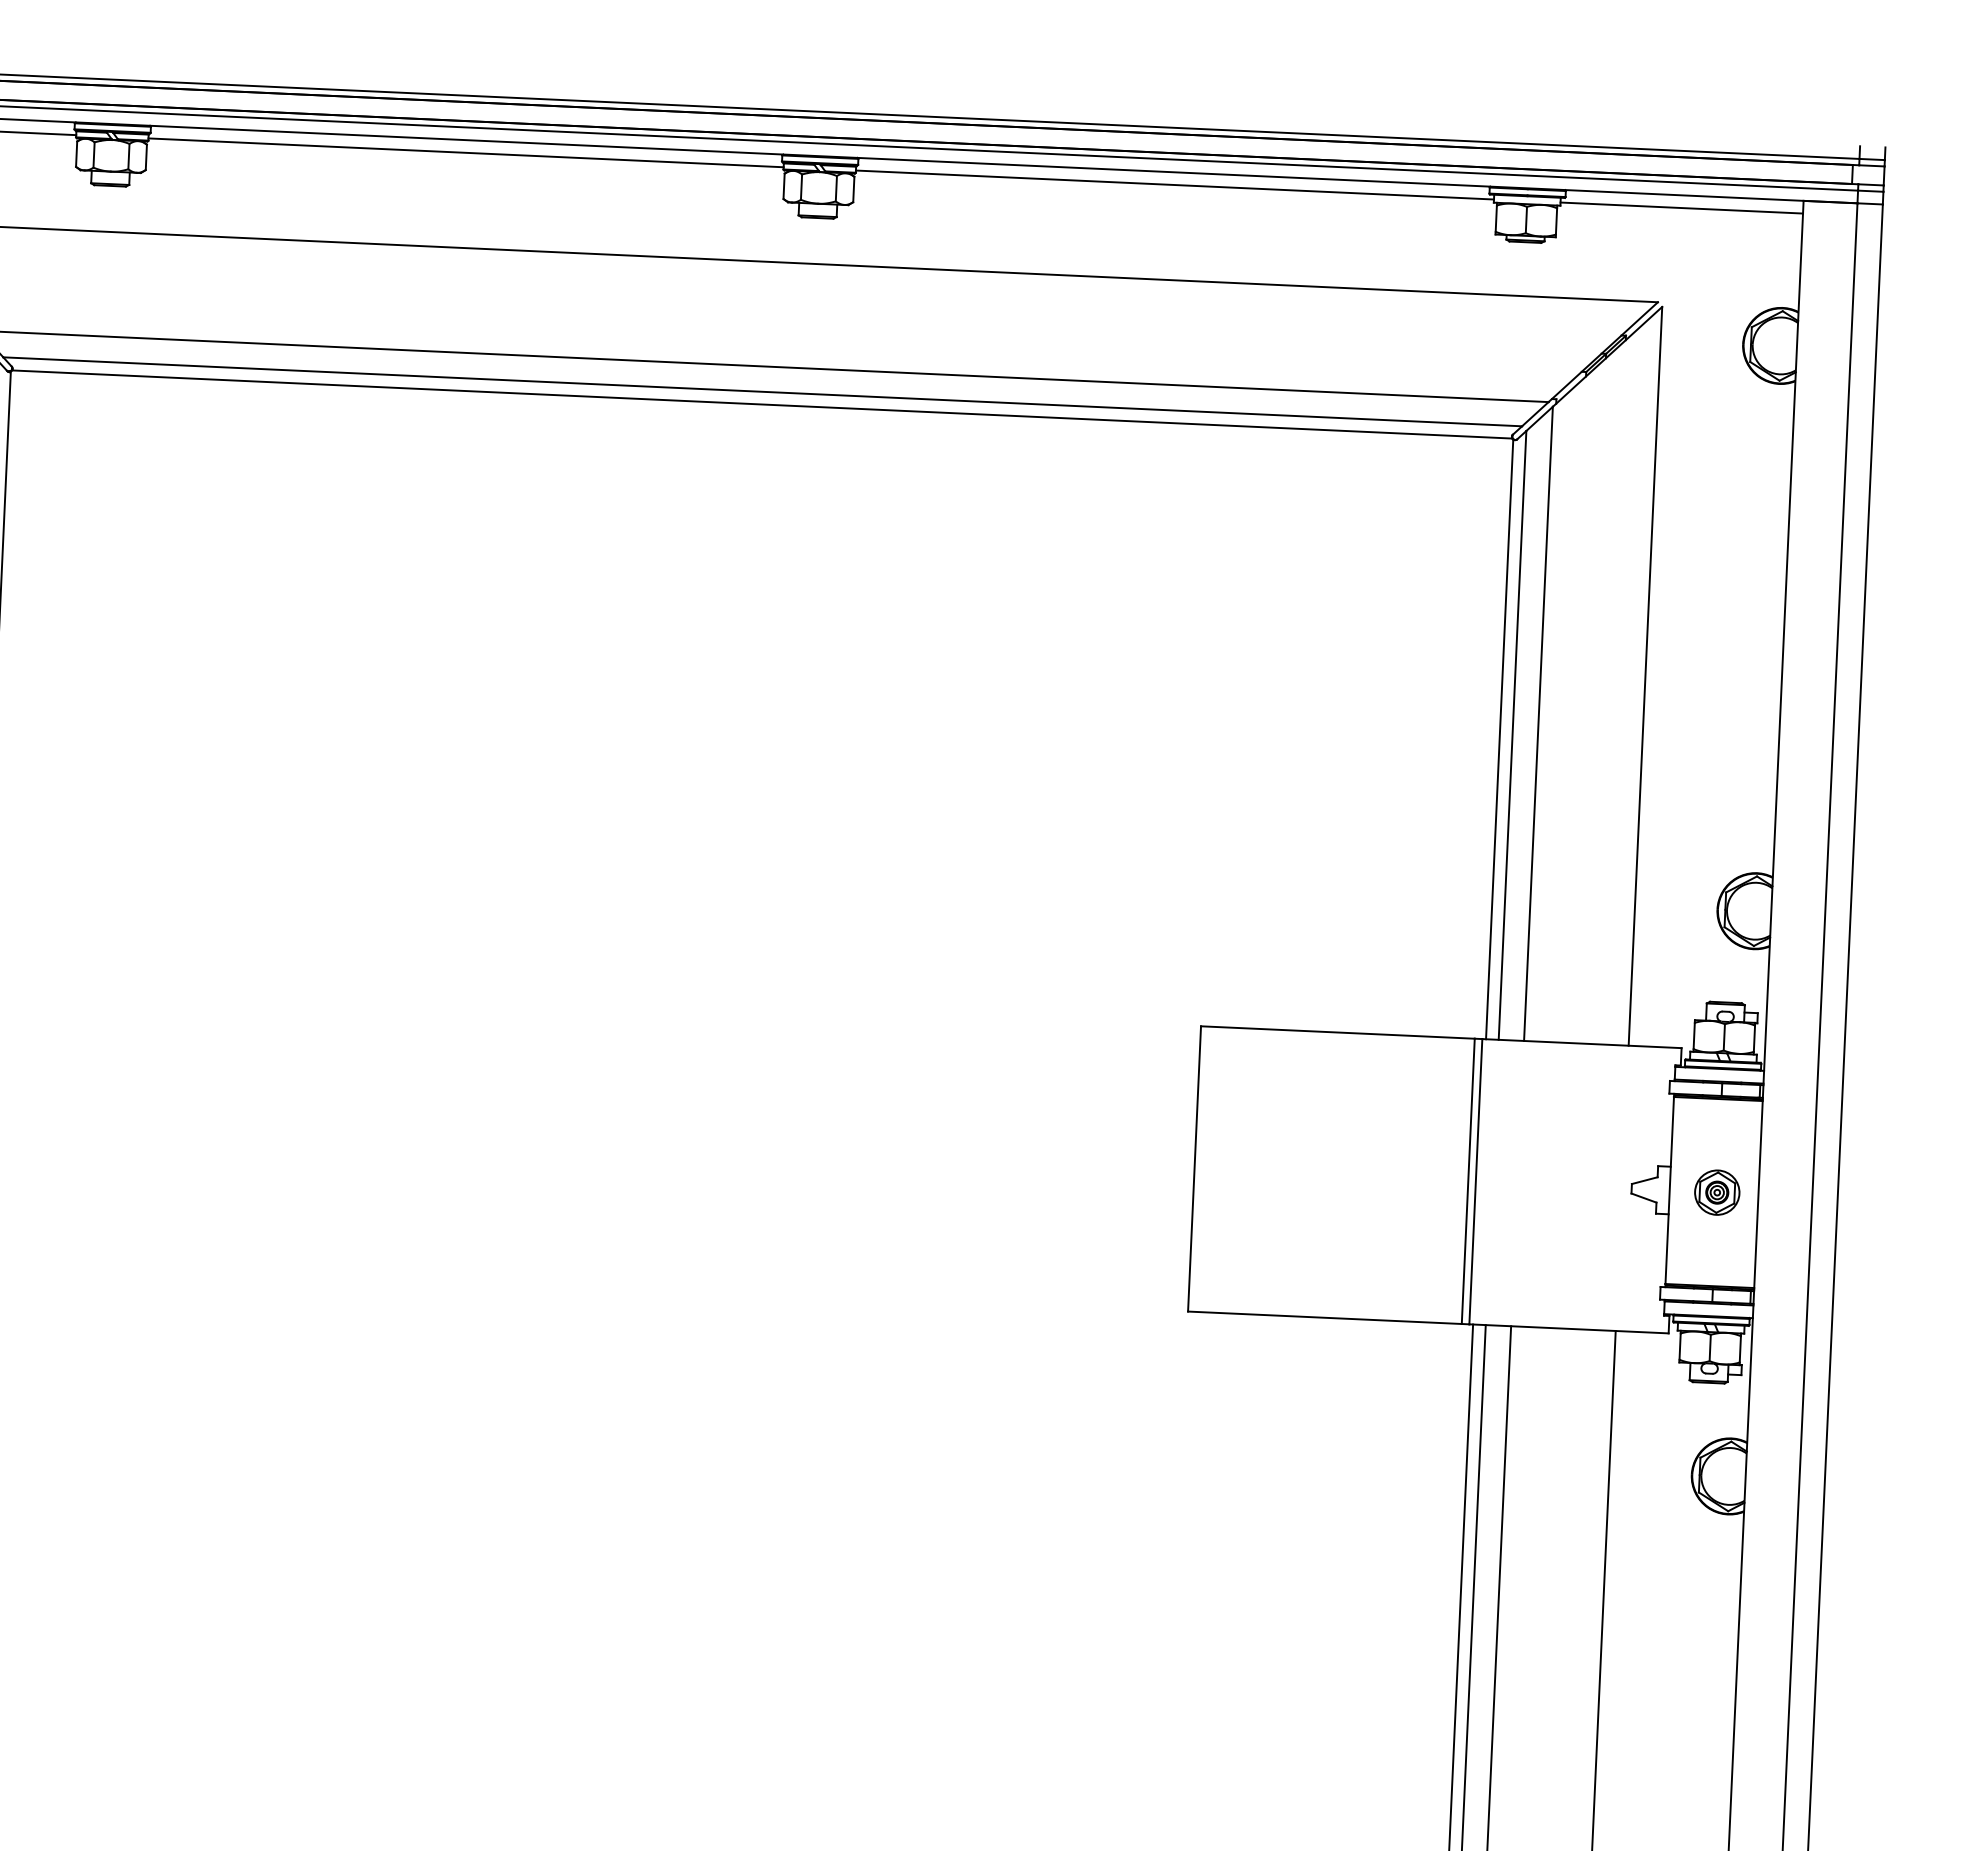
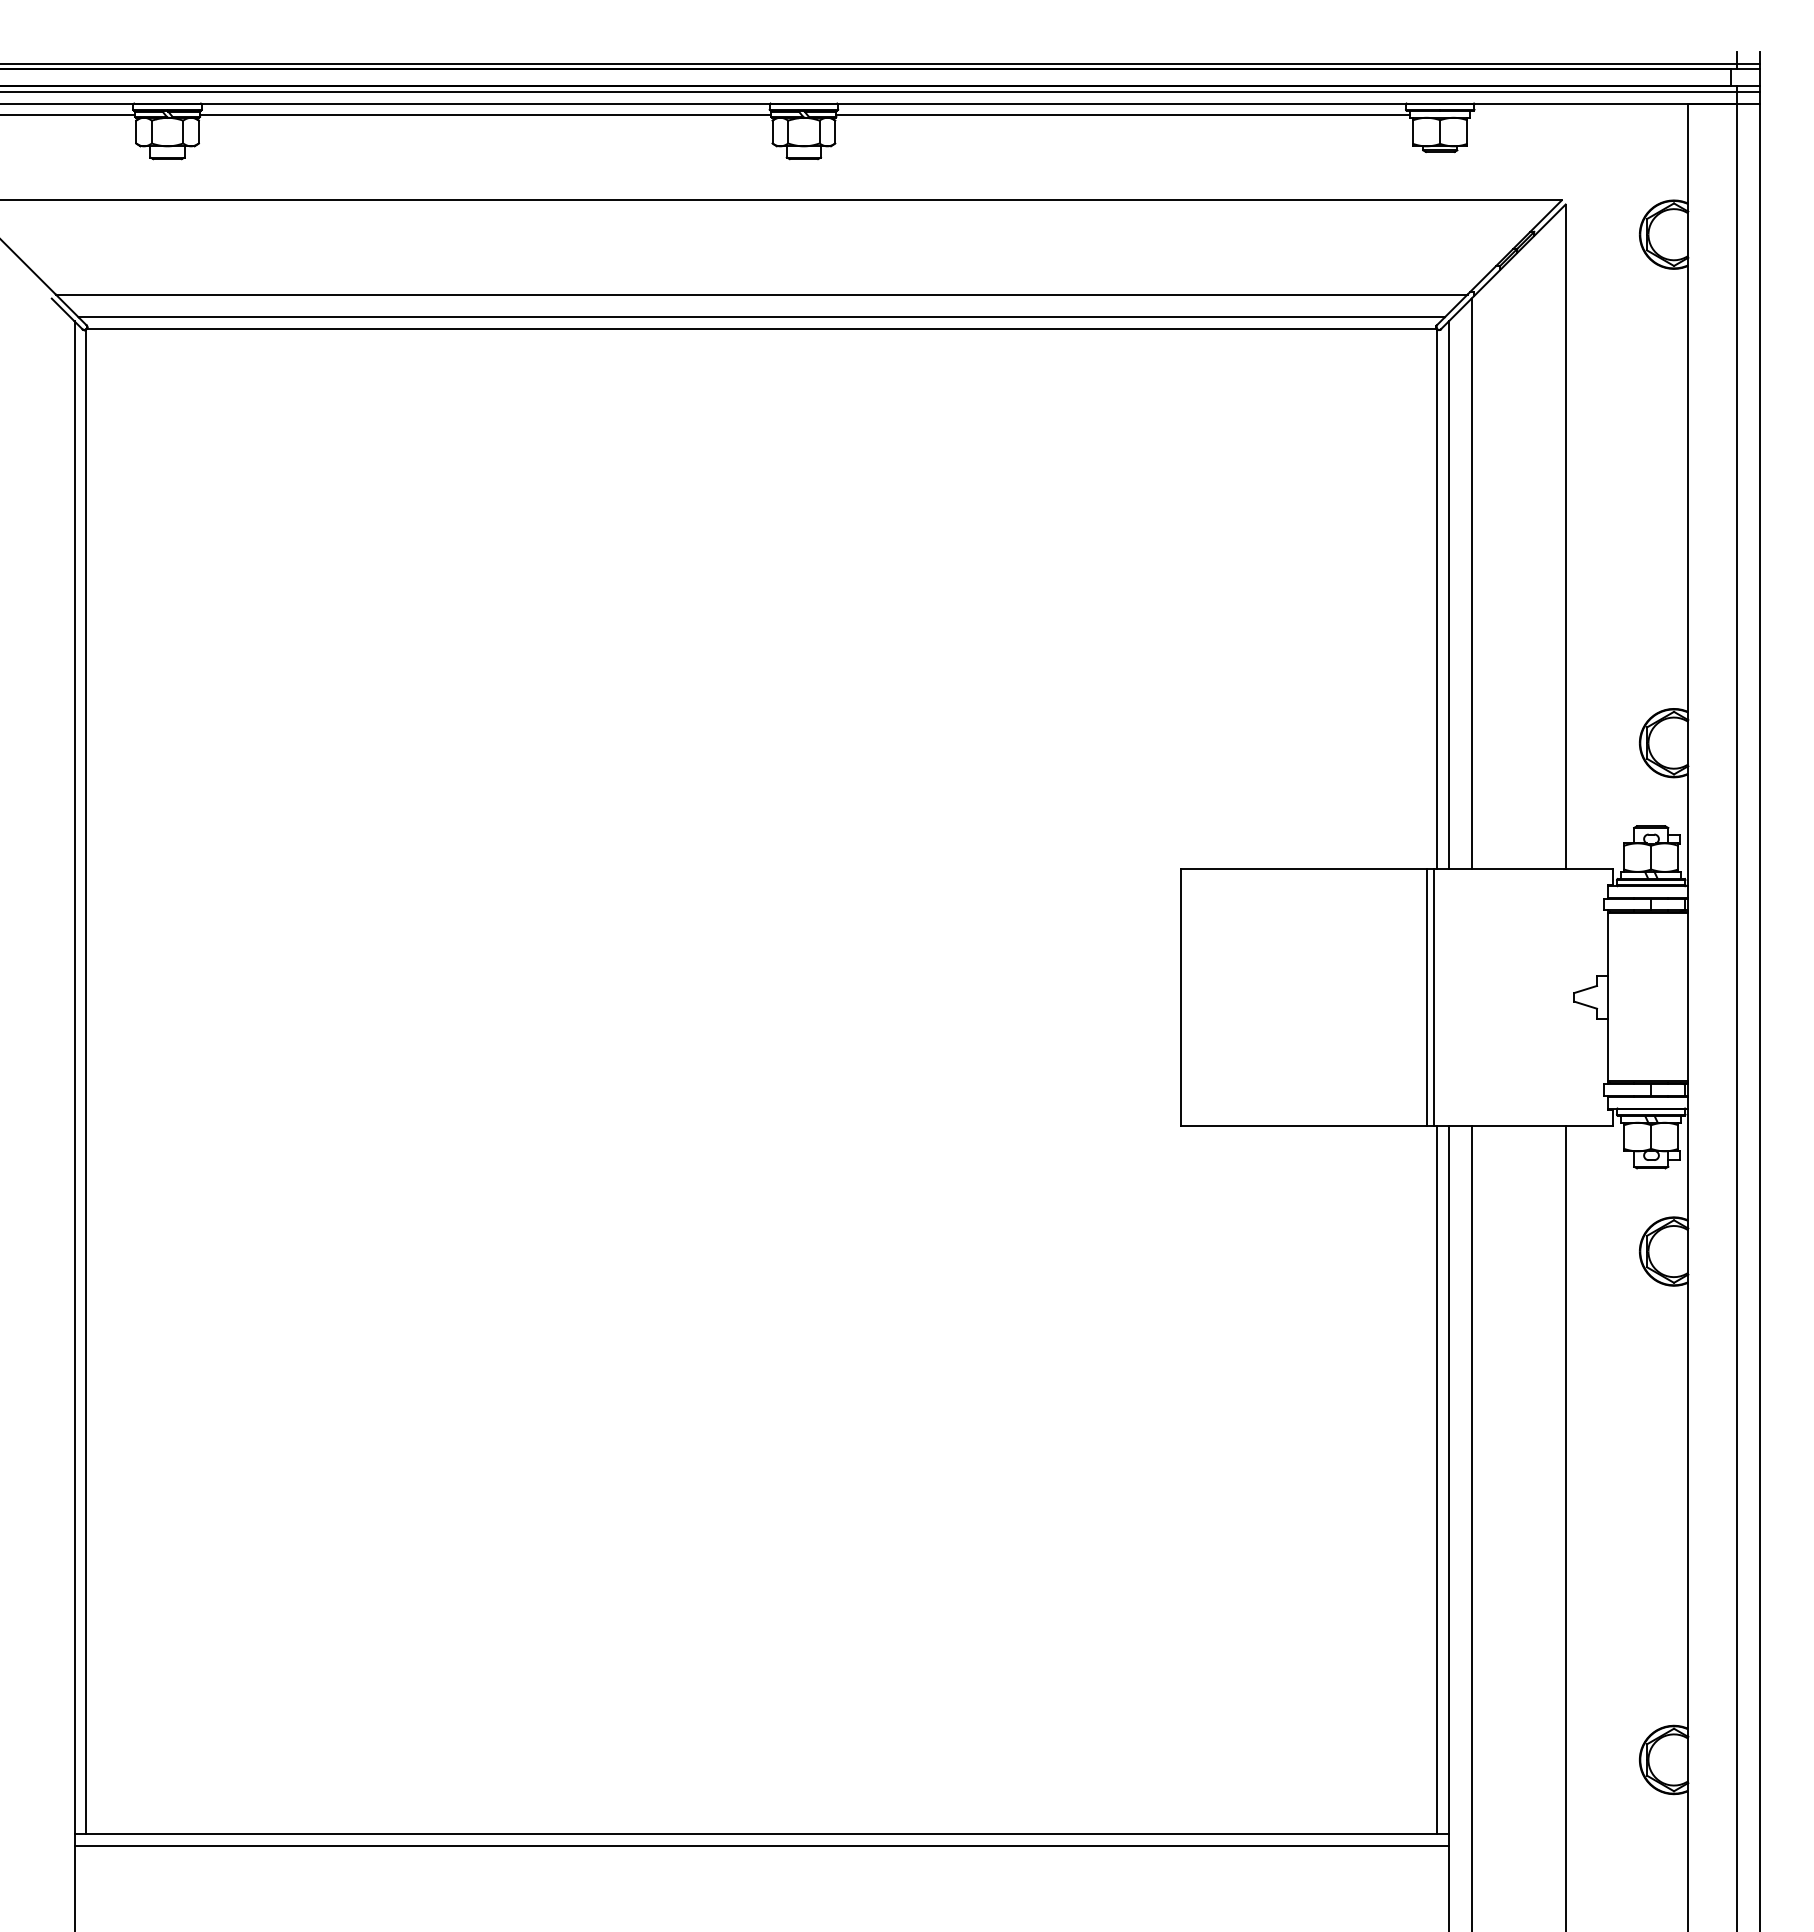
line: (1682, 207) -> (1579, 114), removed
part: (1717, 1192) -> (1651, 997), removed

